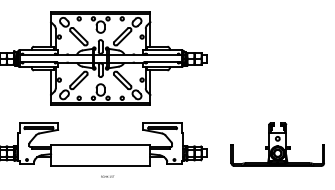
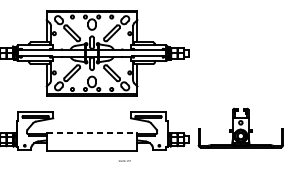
part: (277, 144) -> (240, 128), moved
line: (100, 145) -> (91, 132), solid -> dashed
text: (107, 176) -> (124, 160), moved

